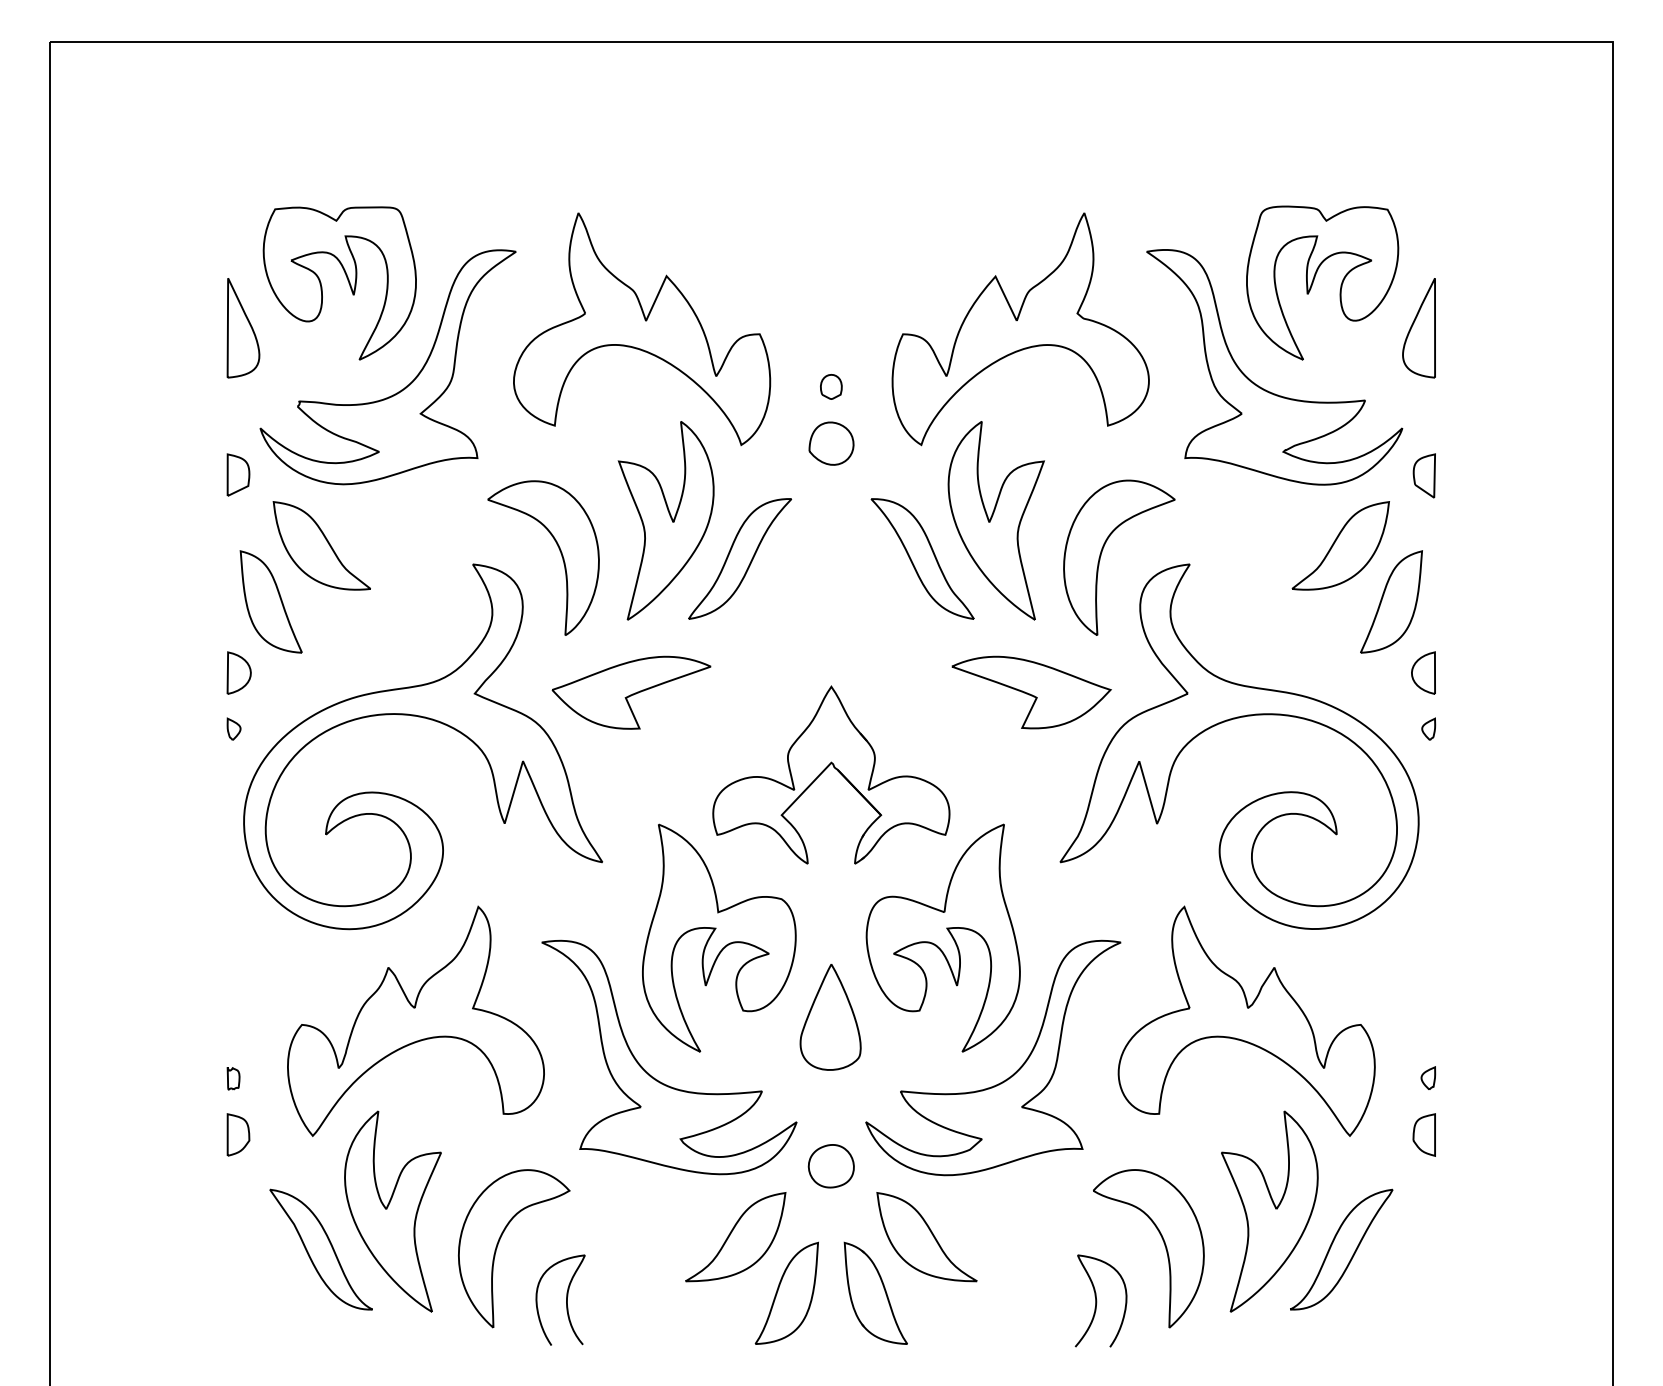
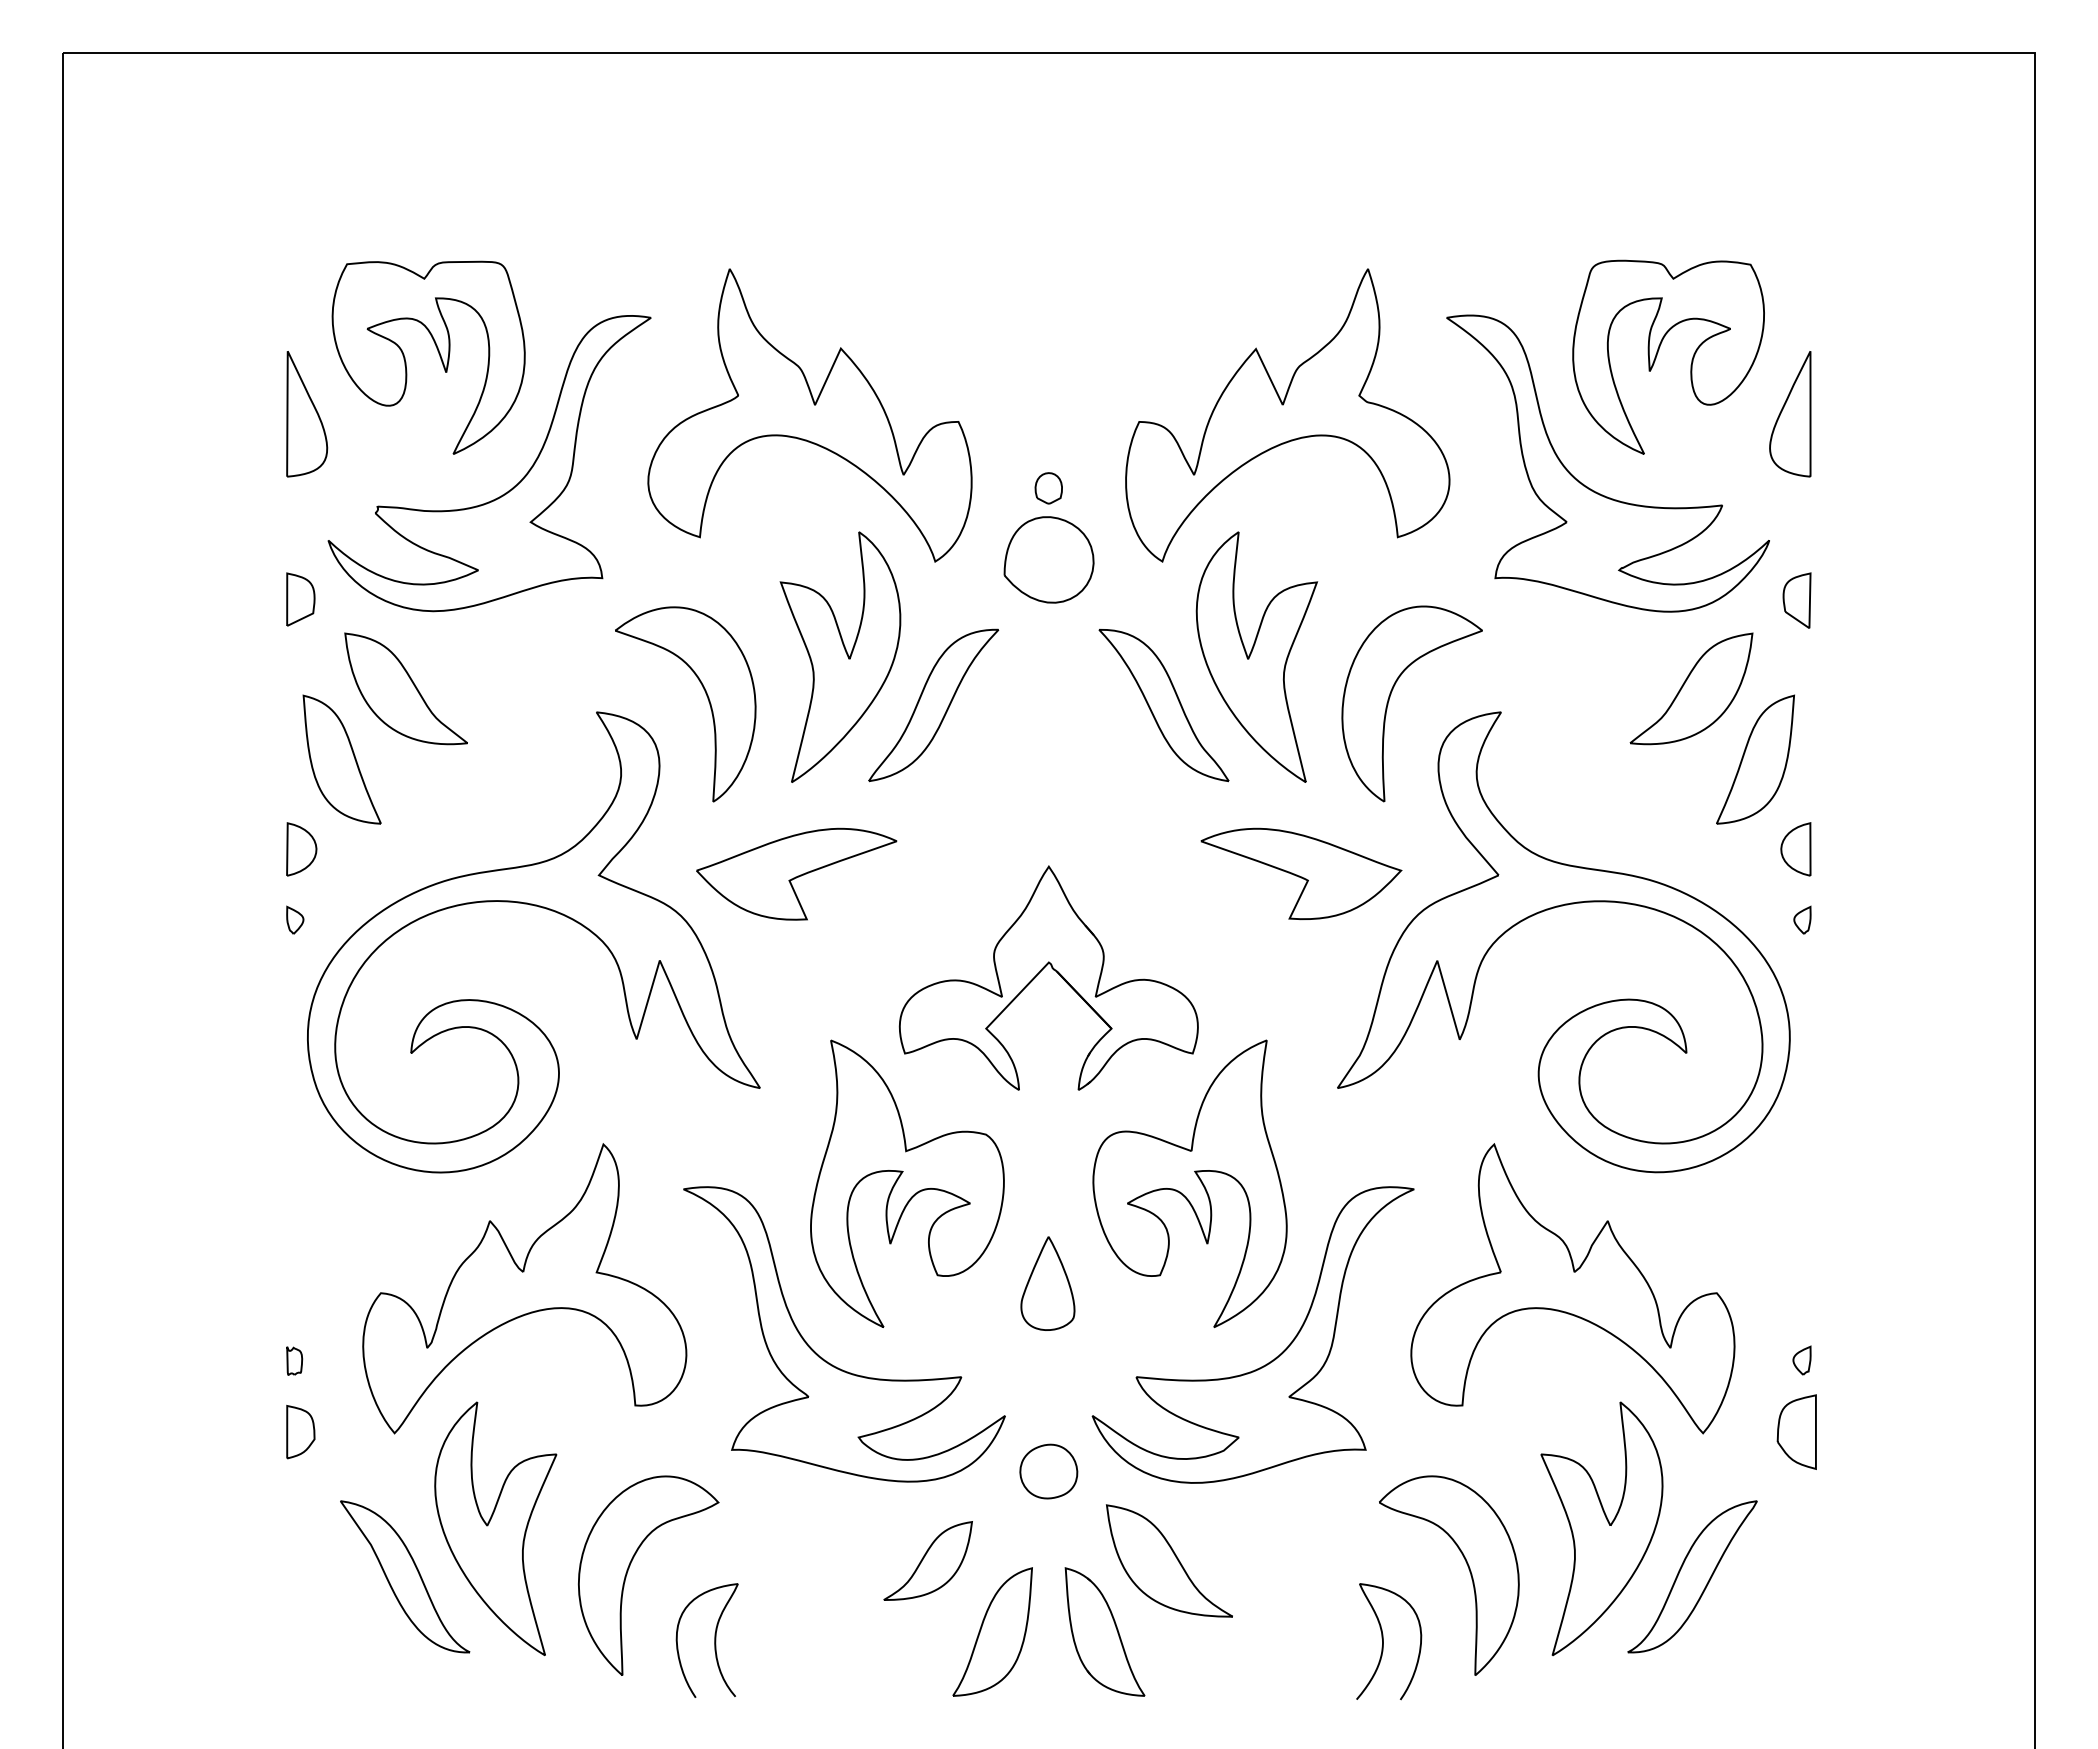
part: (831, 443) -> (1048, 559), size x1.6
part: (830, 1017) -> (1047, 1283), size x0.7
part: (1423, 1135) -> (1796, 1432), size x1.4
part: (735, 1236) -> (927, 1560), size x0.7

